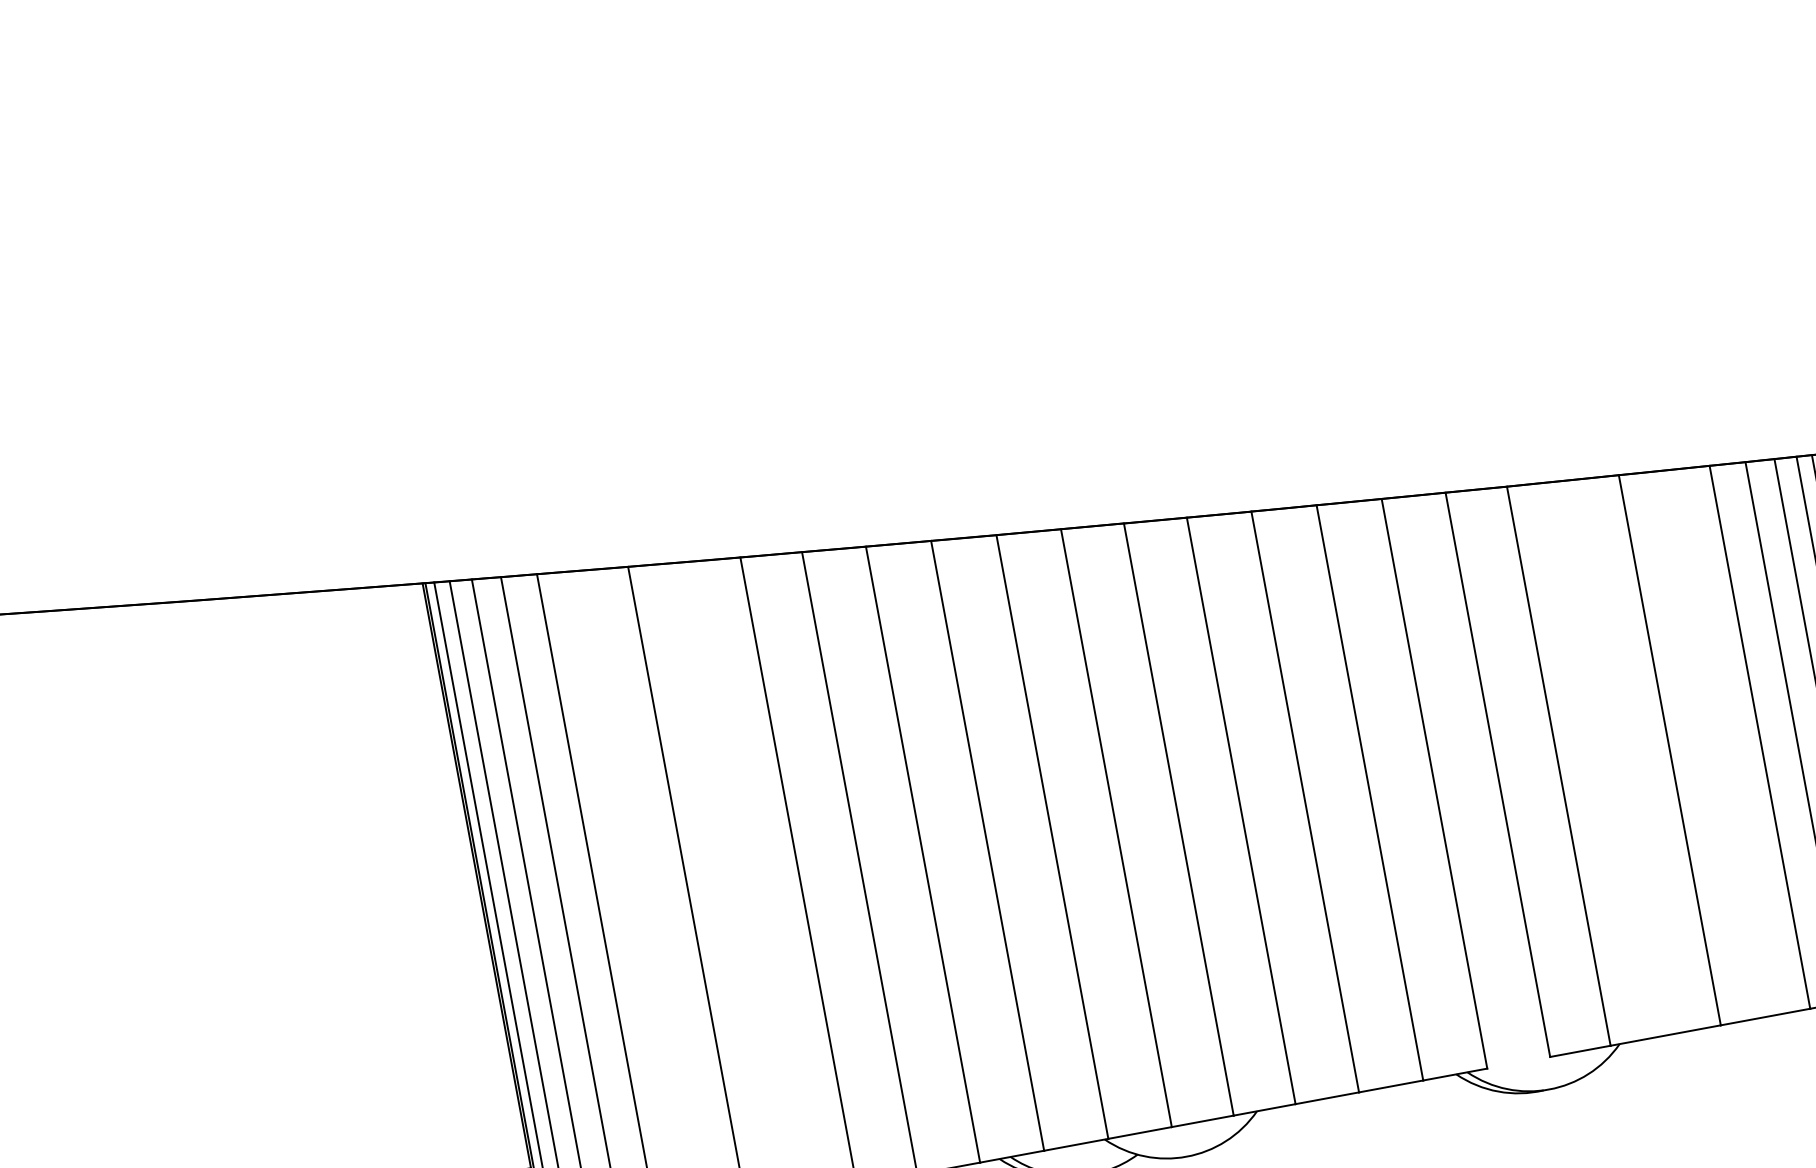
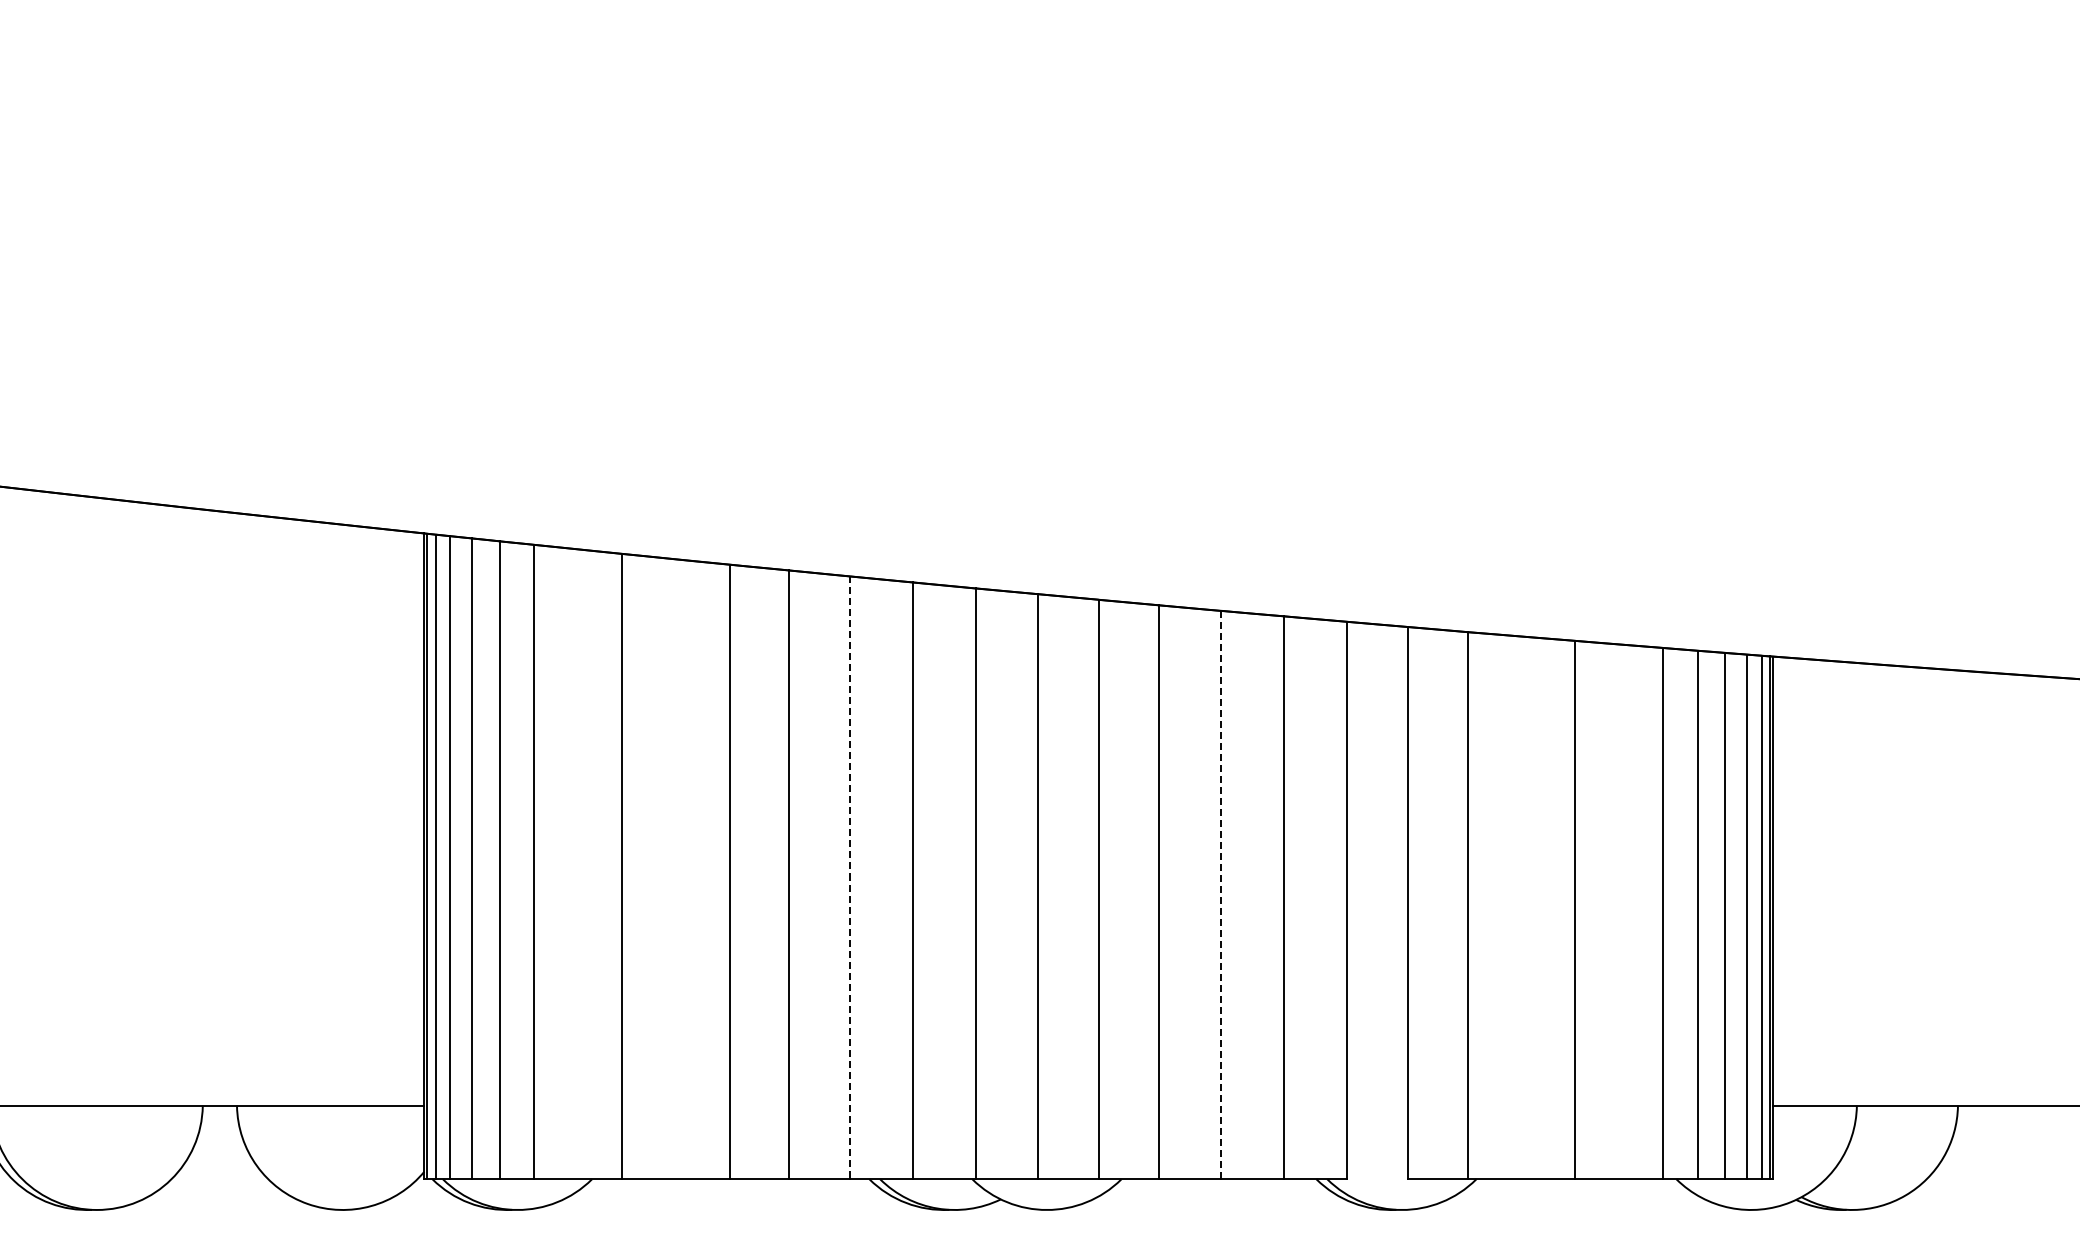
line: (1305, 802) -> (1221, 895), solid -> dashed
line: (923, 855) -> (850, 878), solid -> dashed

